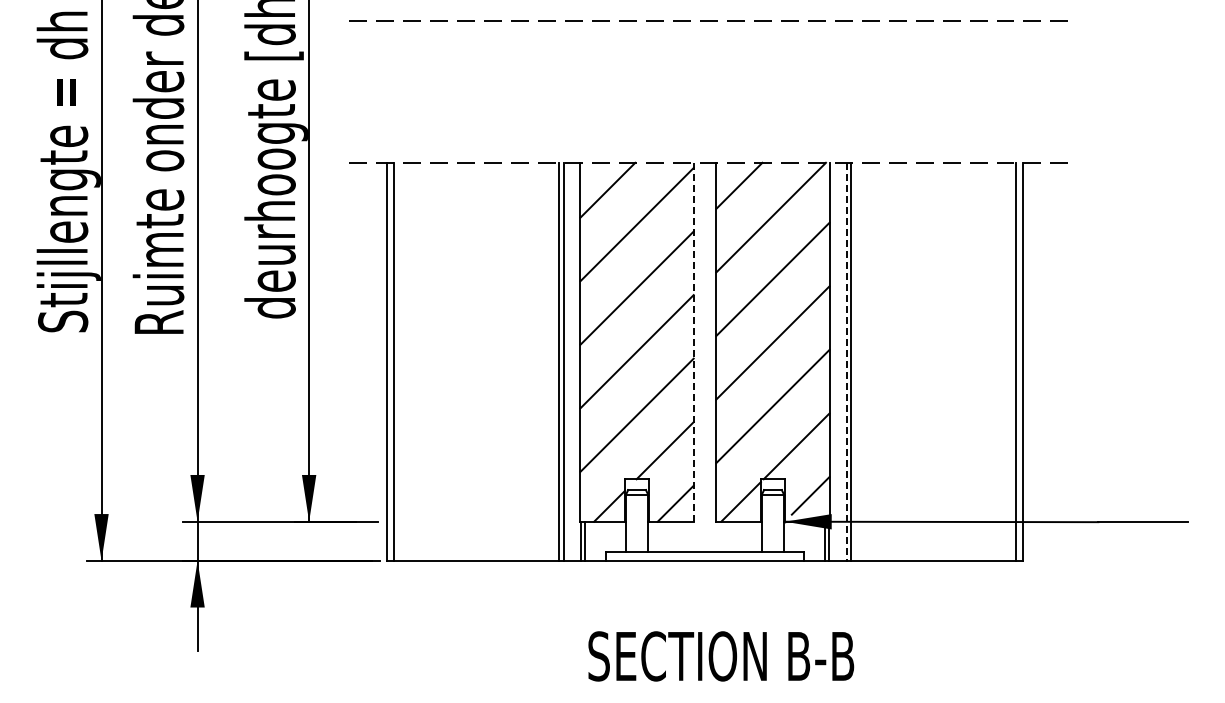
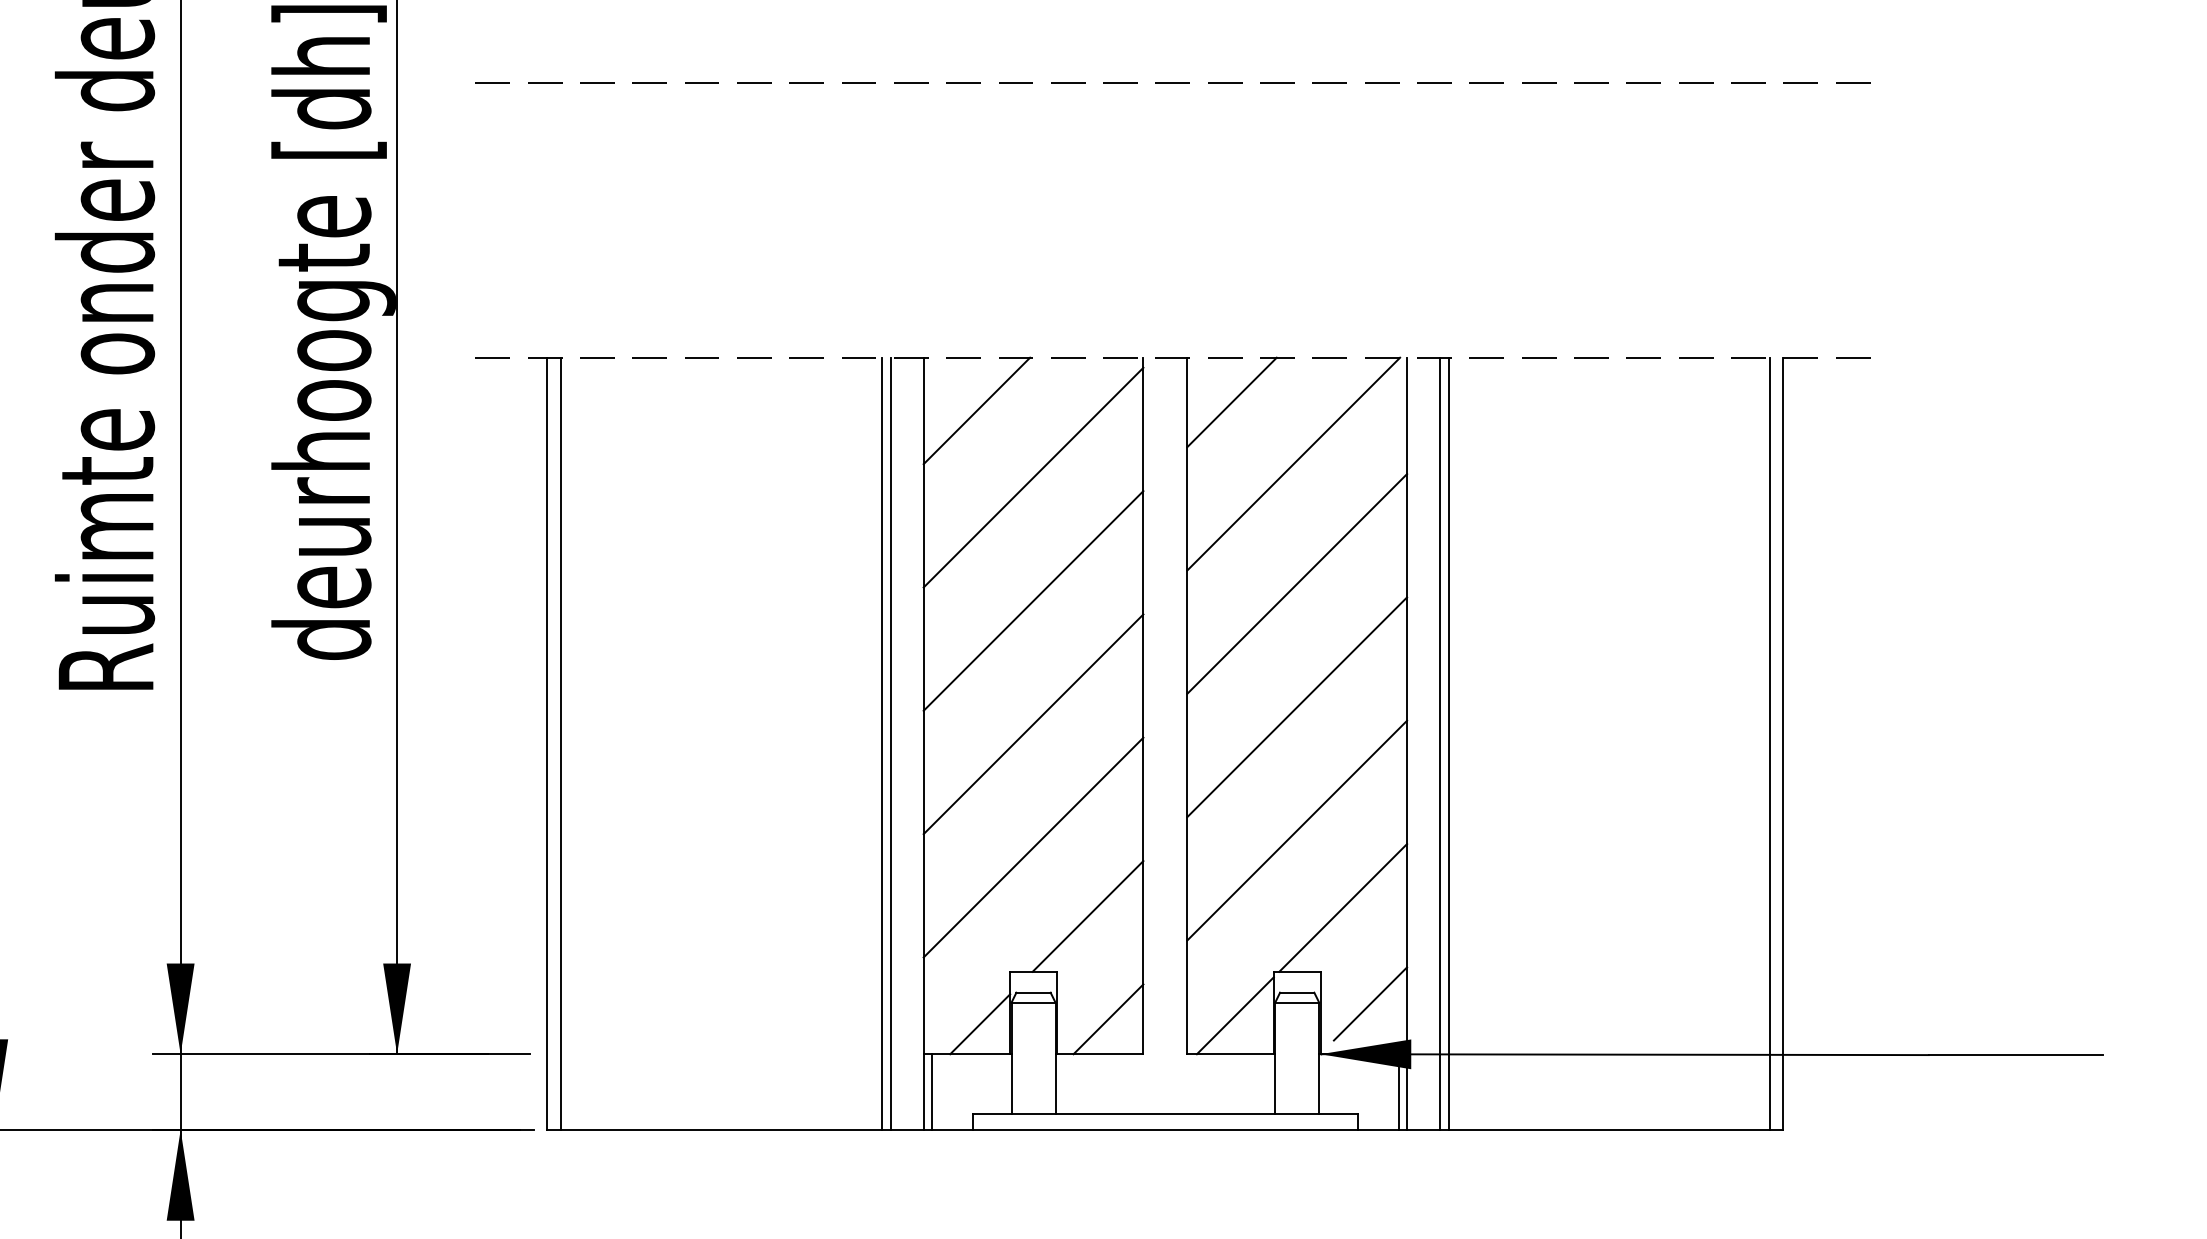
line: (693, 342) -> (1143, 706), dashed -> solid
line: (846, 361) -> (1439, 743), dashed -> solid

